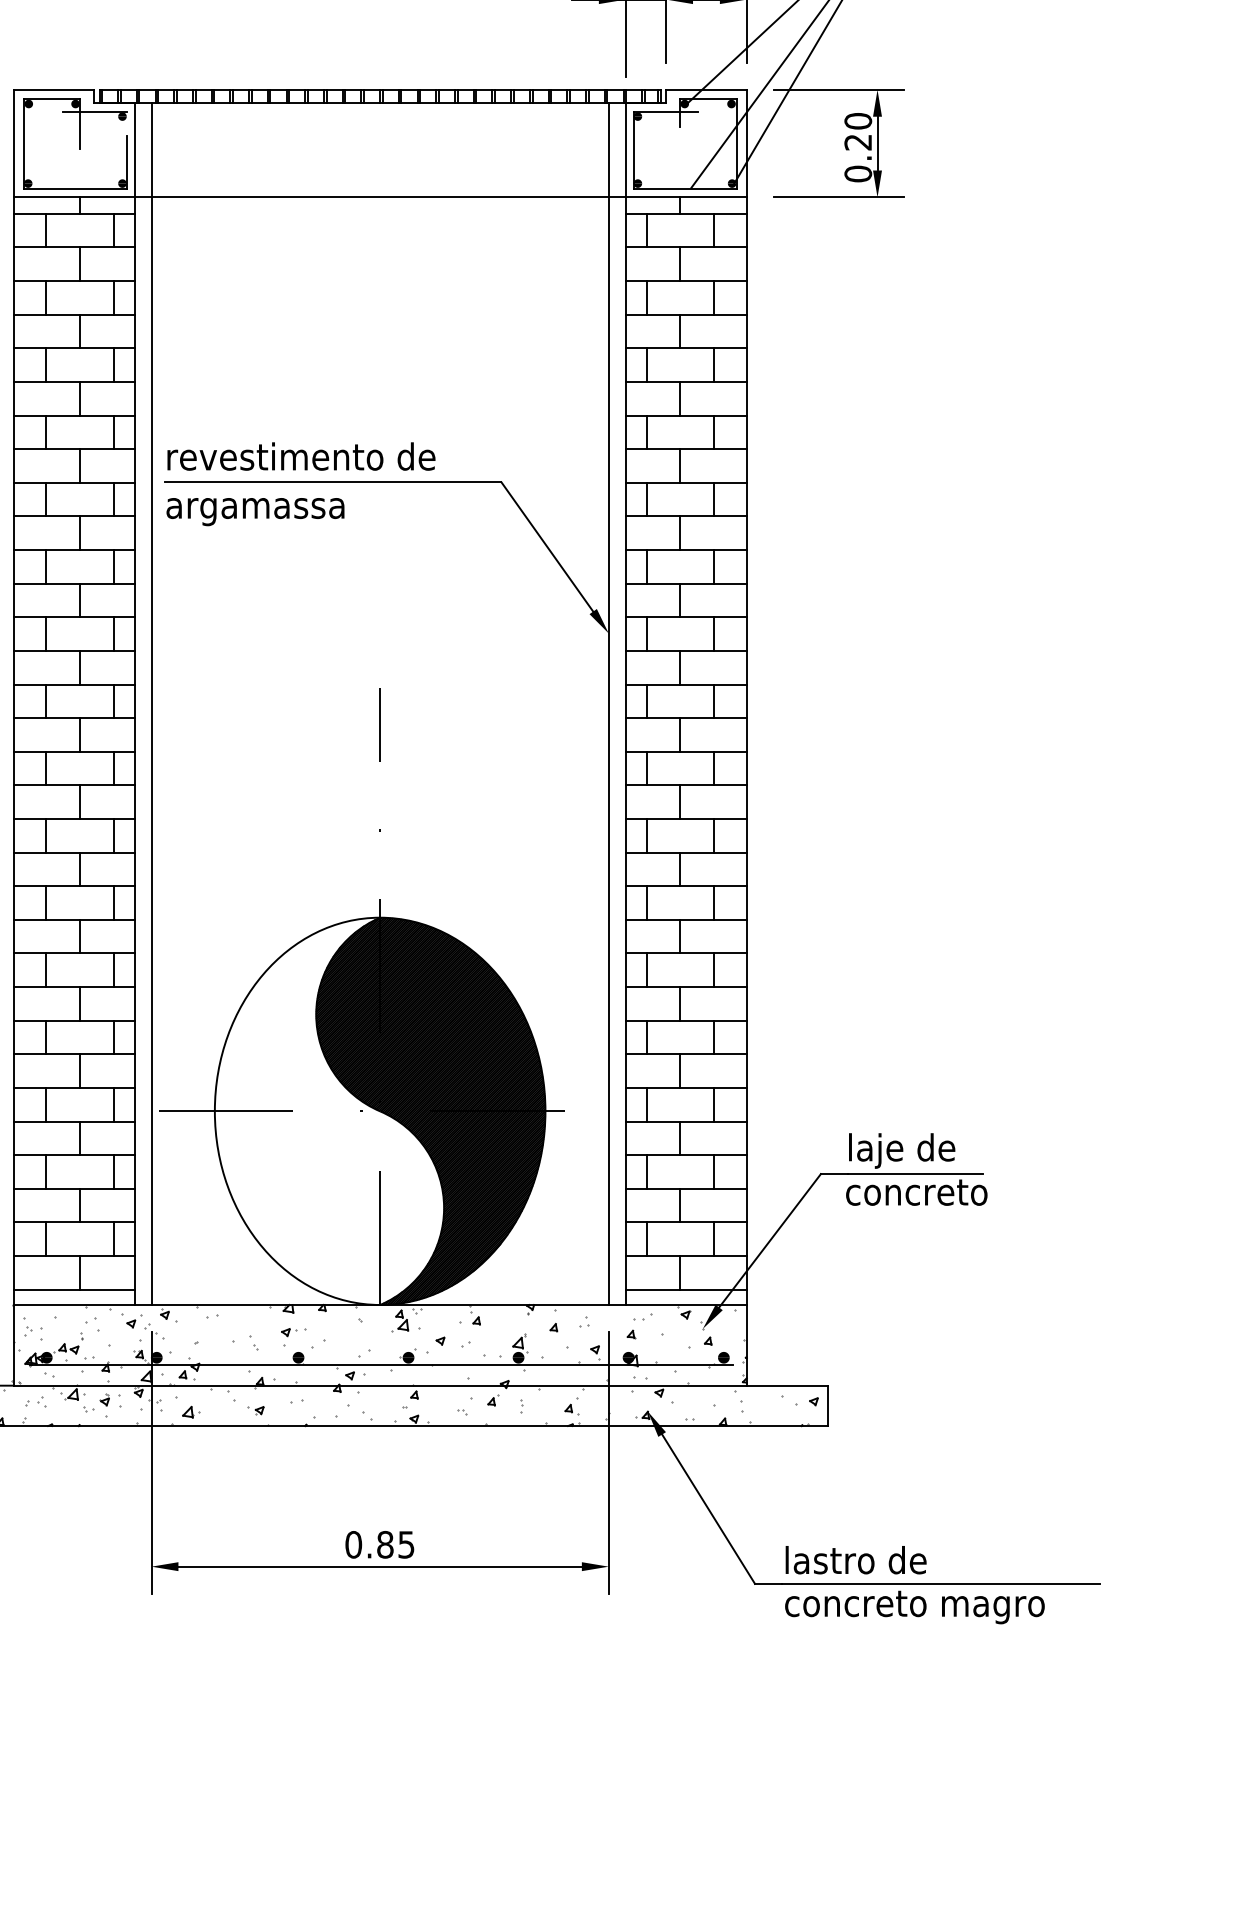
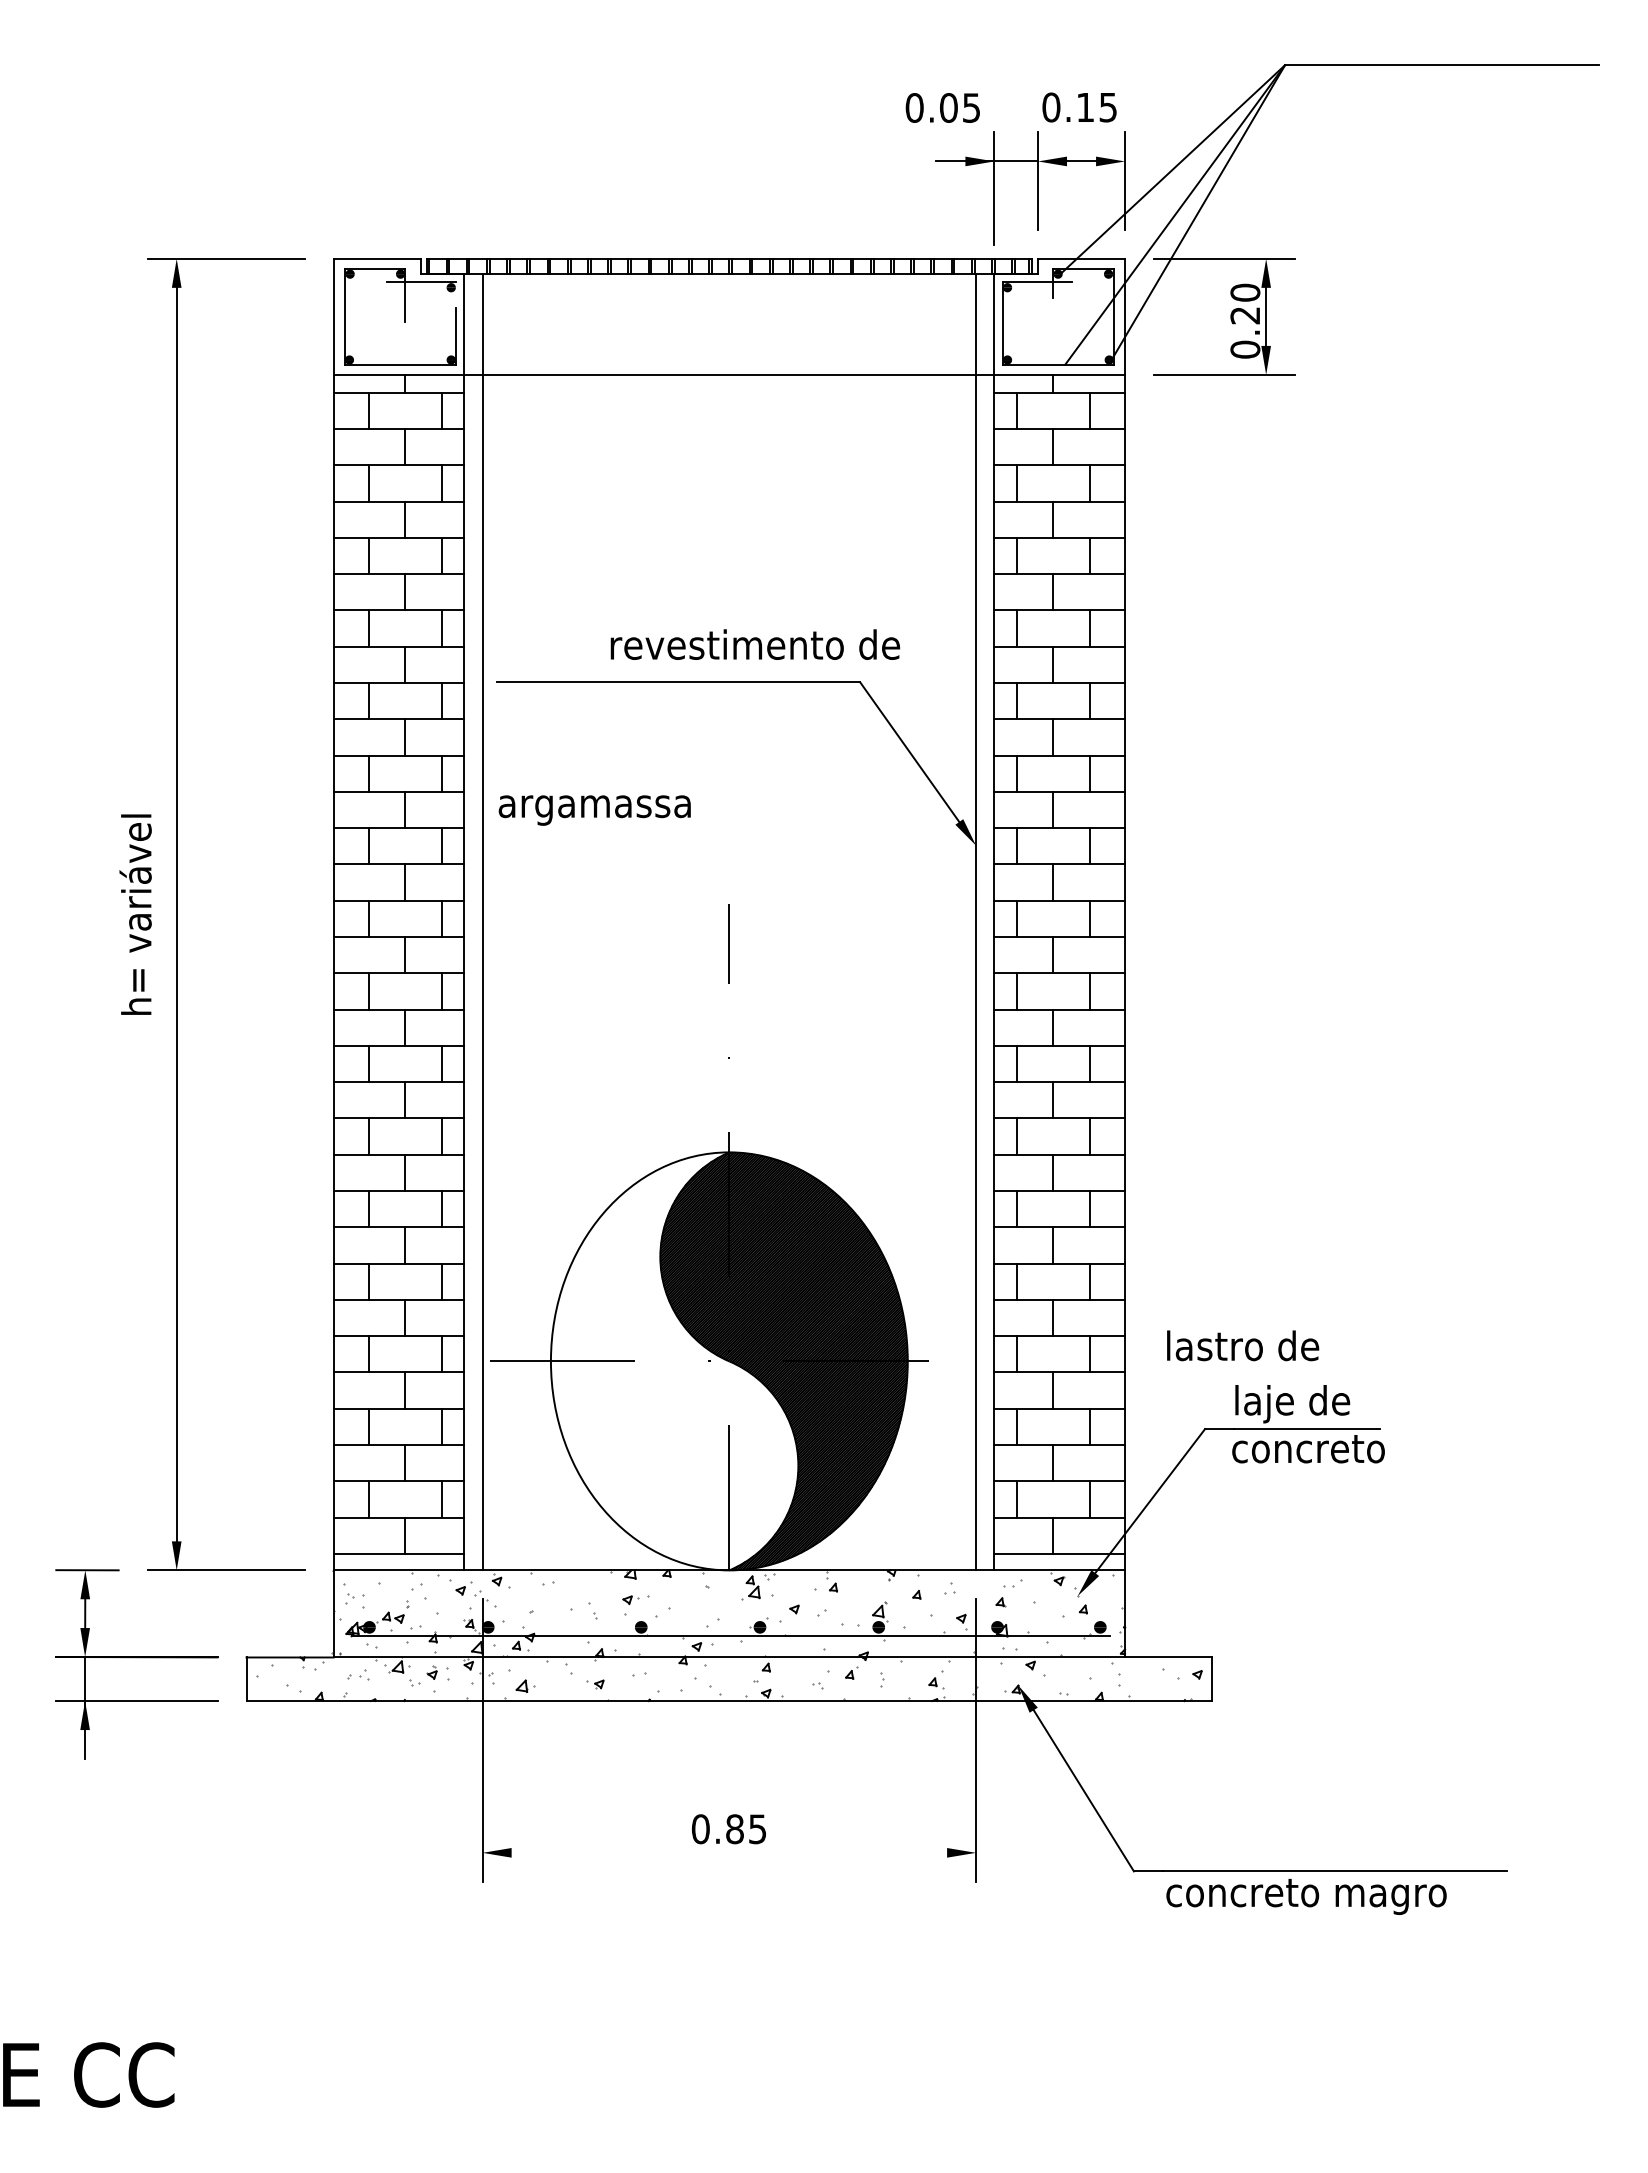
text: (301, 456) -> (755, 644), moved
text: (255, 512) -> (594, 810), moved
text: (856, 1559) -> (1243, 1345), moved
line: (380, 1566) -> (729, 1852), removed

